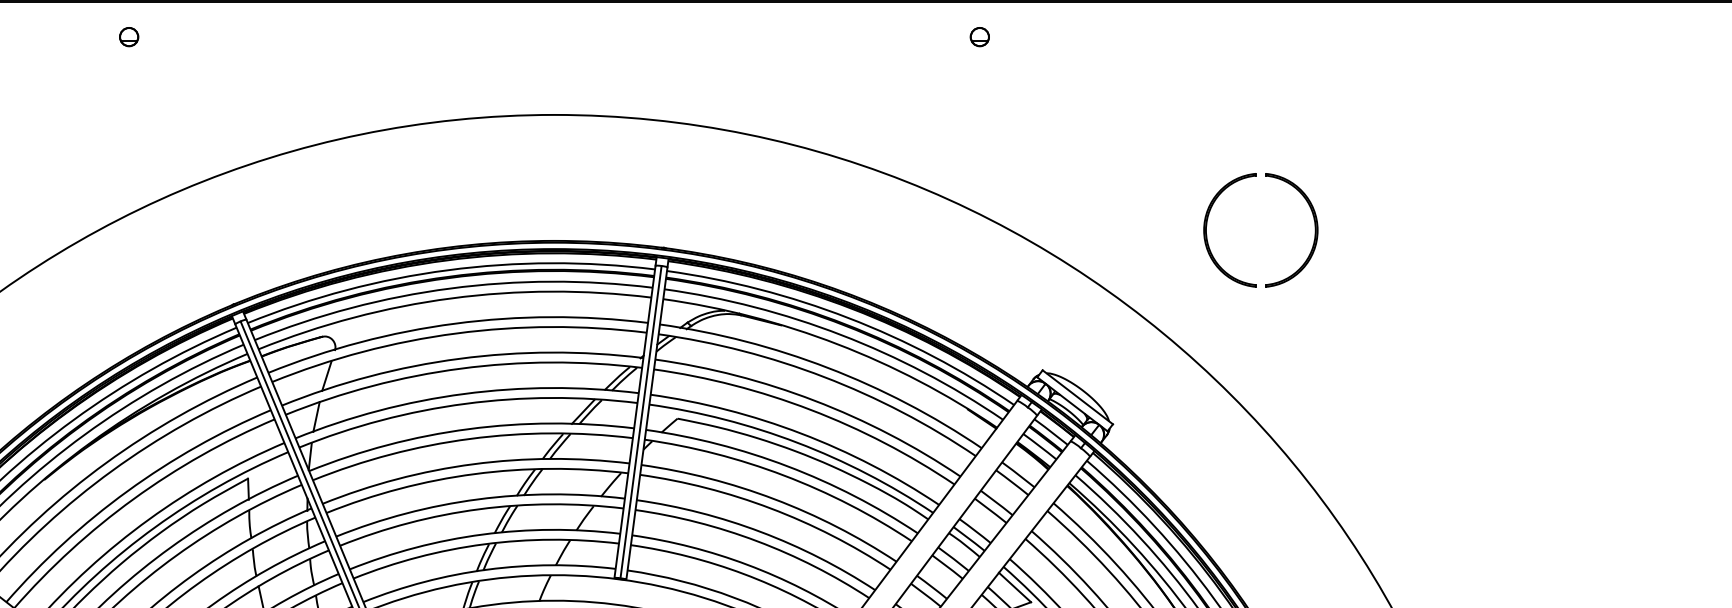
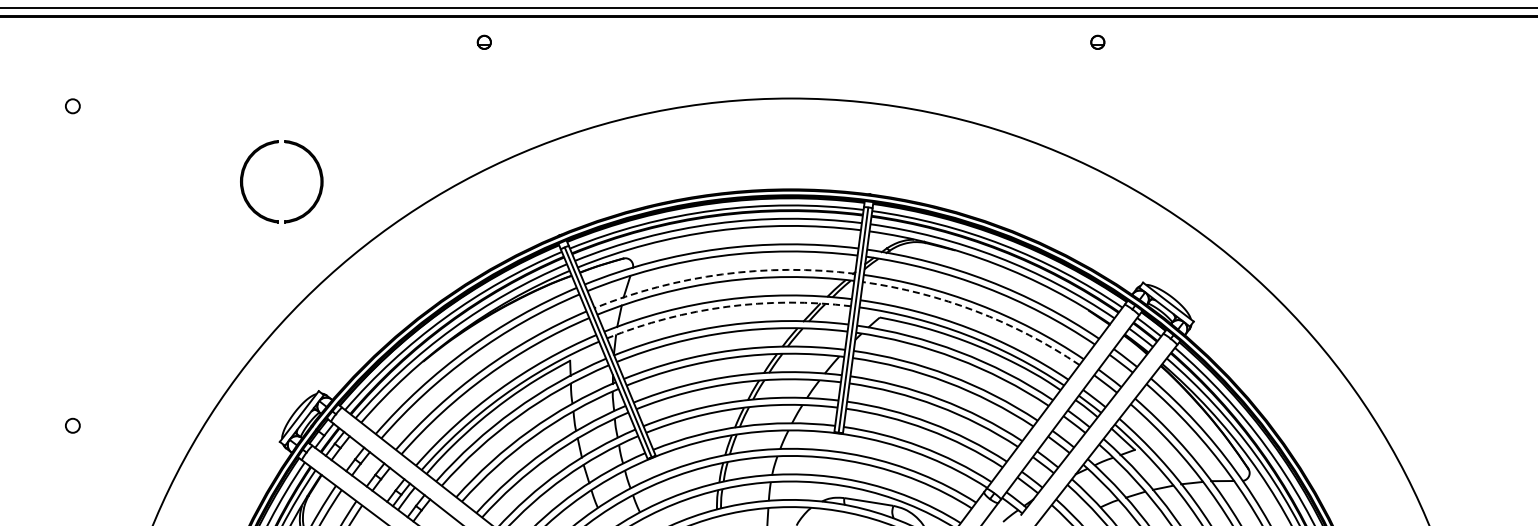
part: (1277, 180) -> (1312, 145), removed
arc: (459, 358) -> (722, 274), solid -> dashed
arc: (464, 403) -> (726, 306), solid -> dashed
arc: (810, 410) -> (975, 311), solid -> dashed

